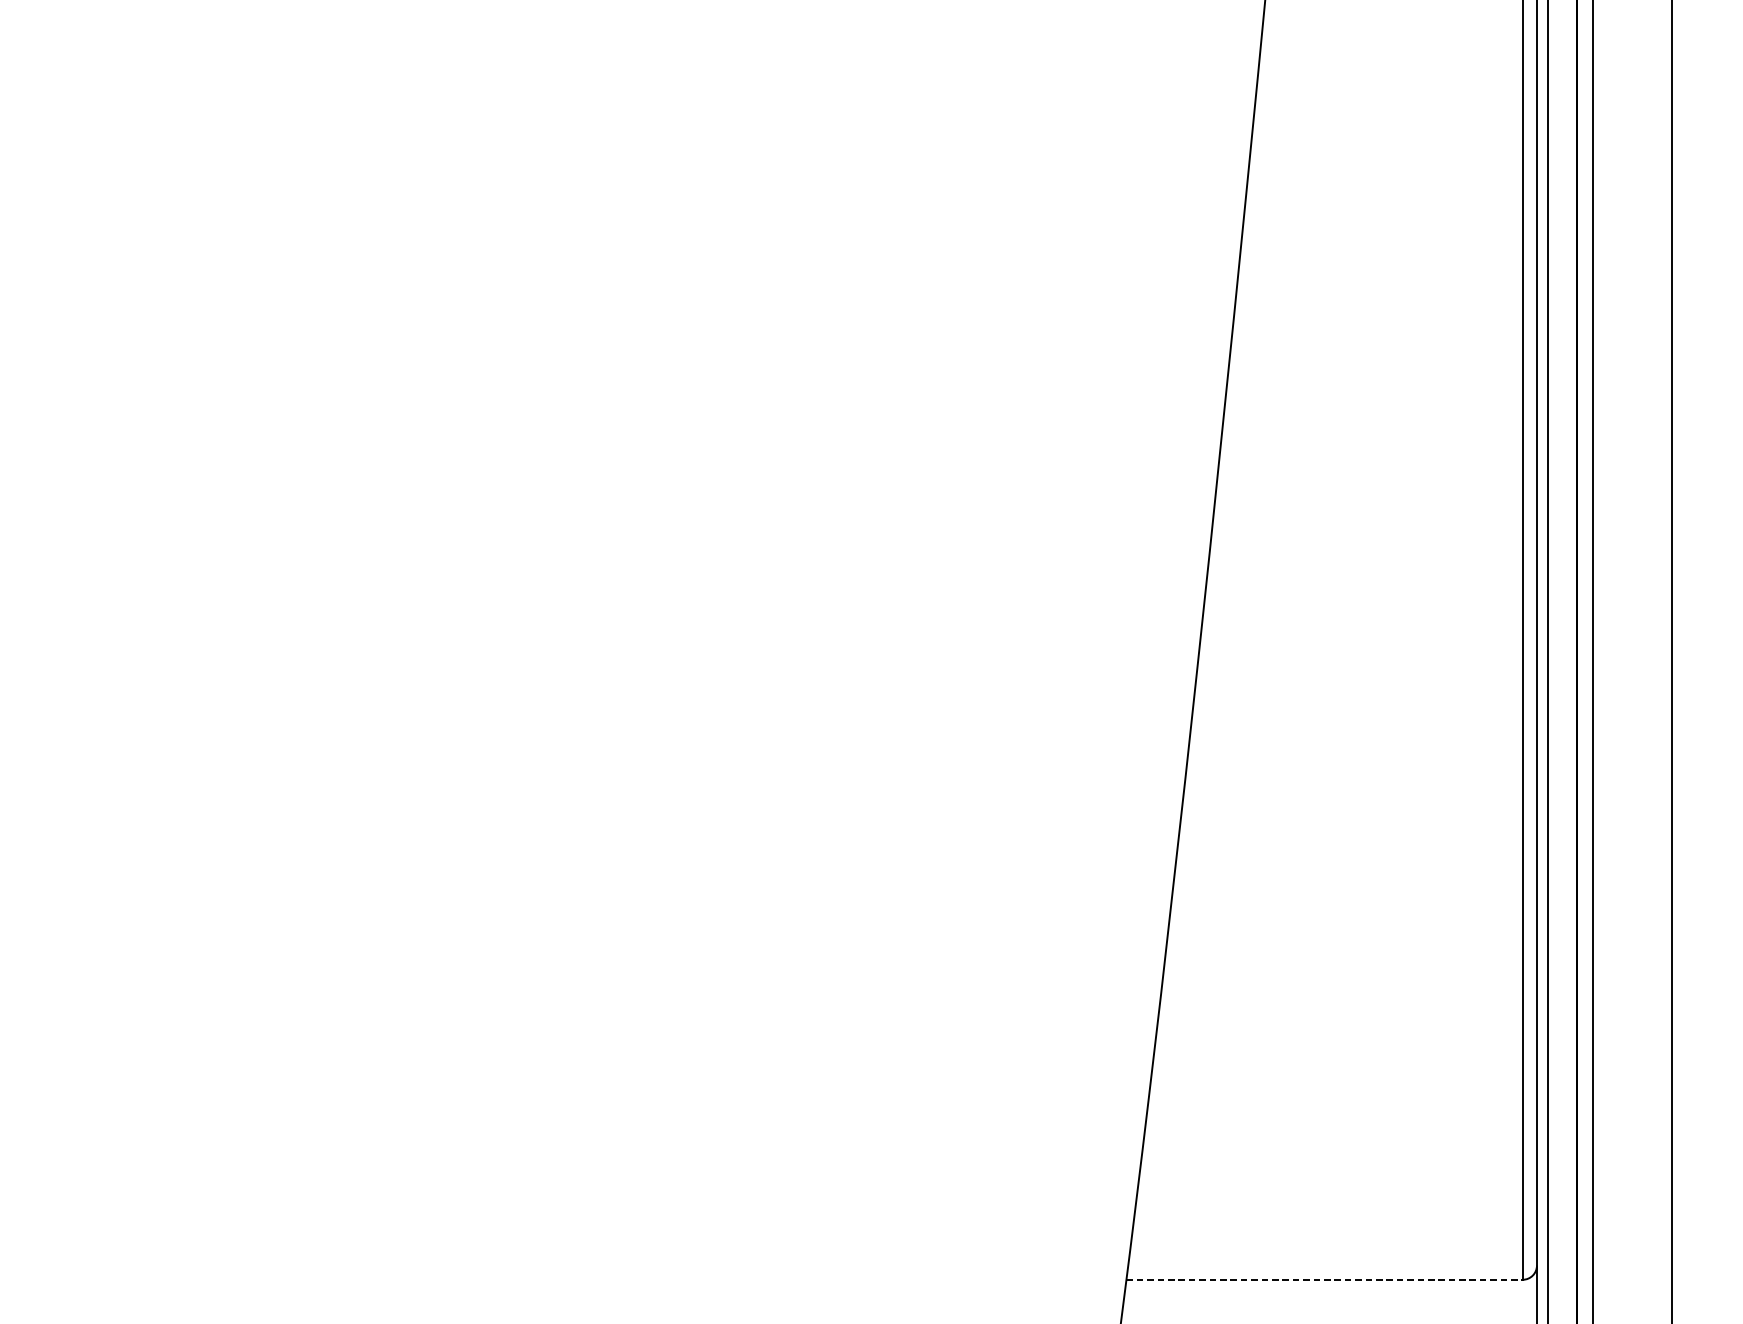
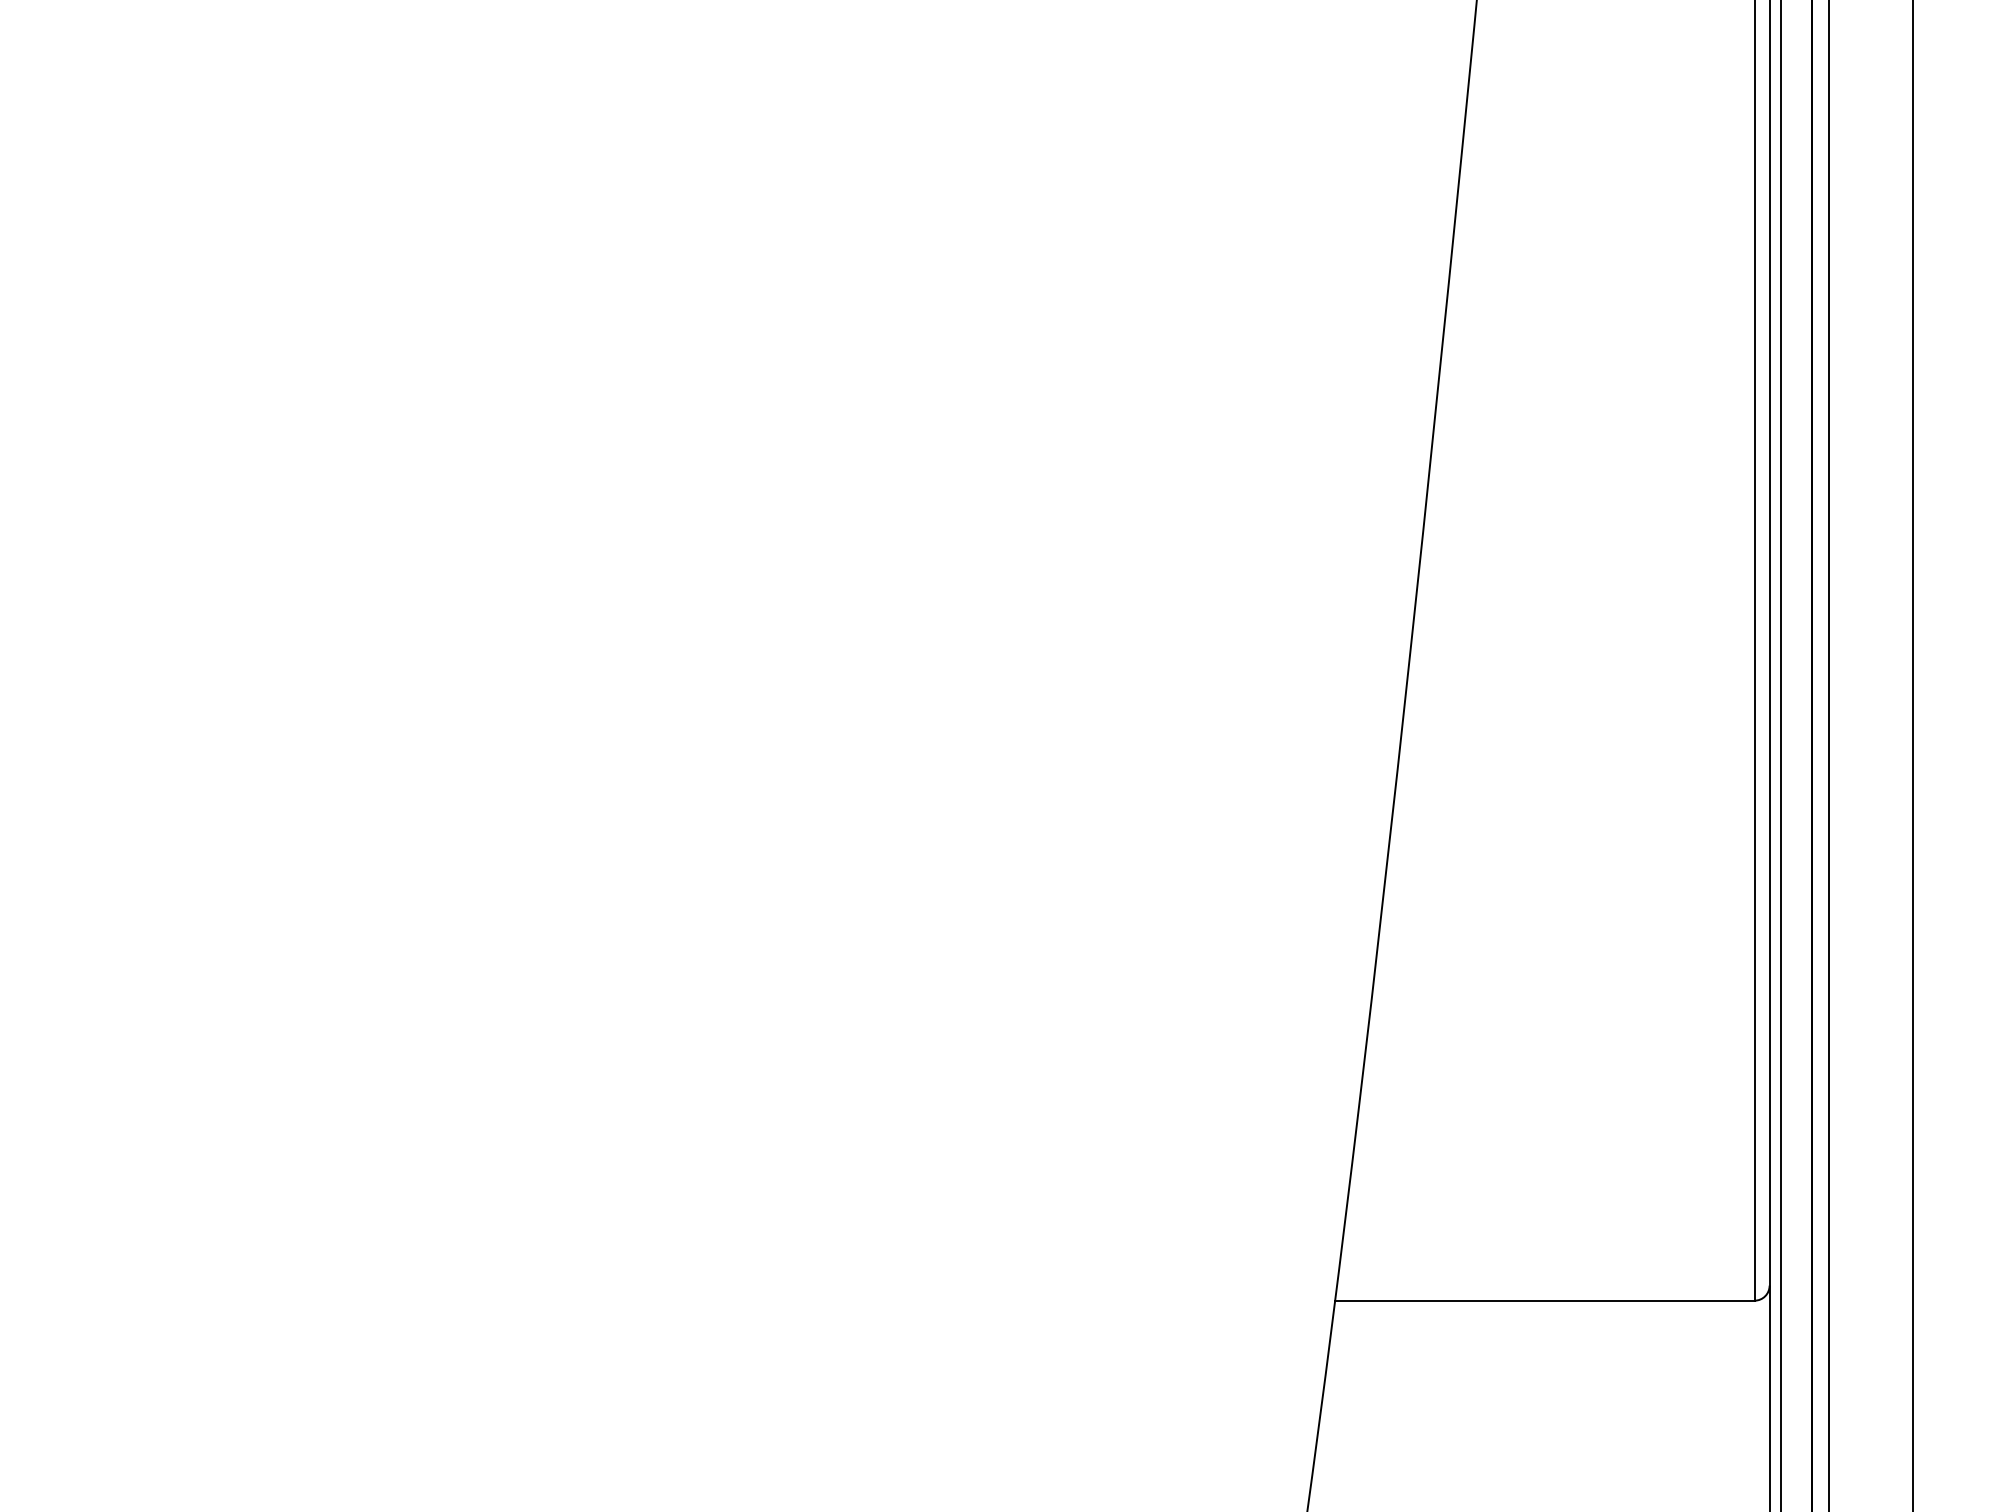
line: (1324, 1279) -> (1544, 1300), dashed -> solid

